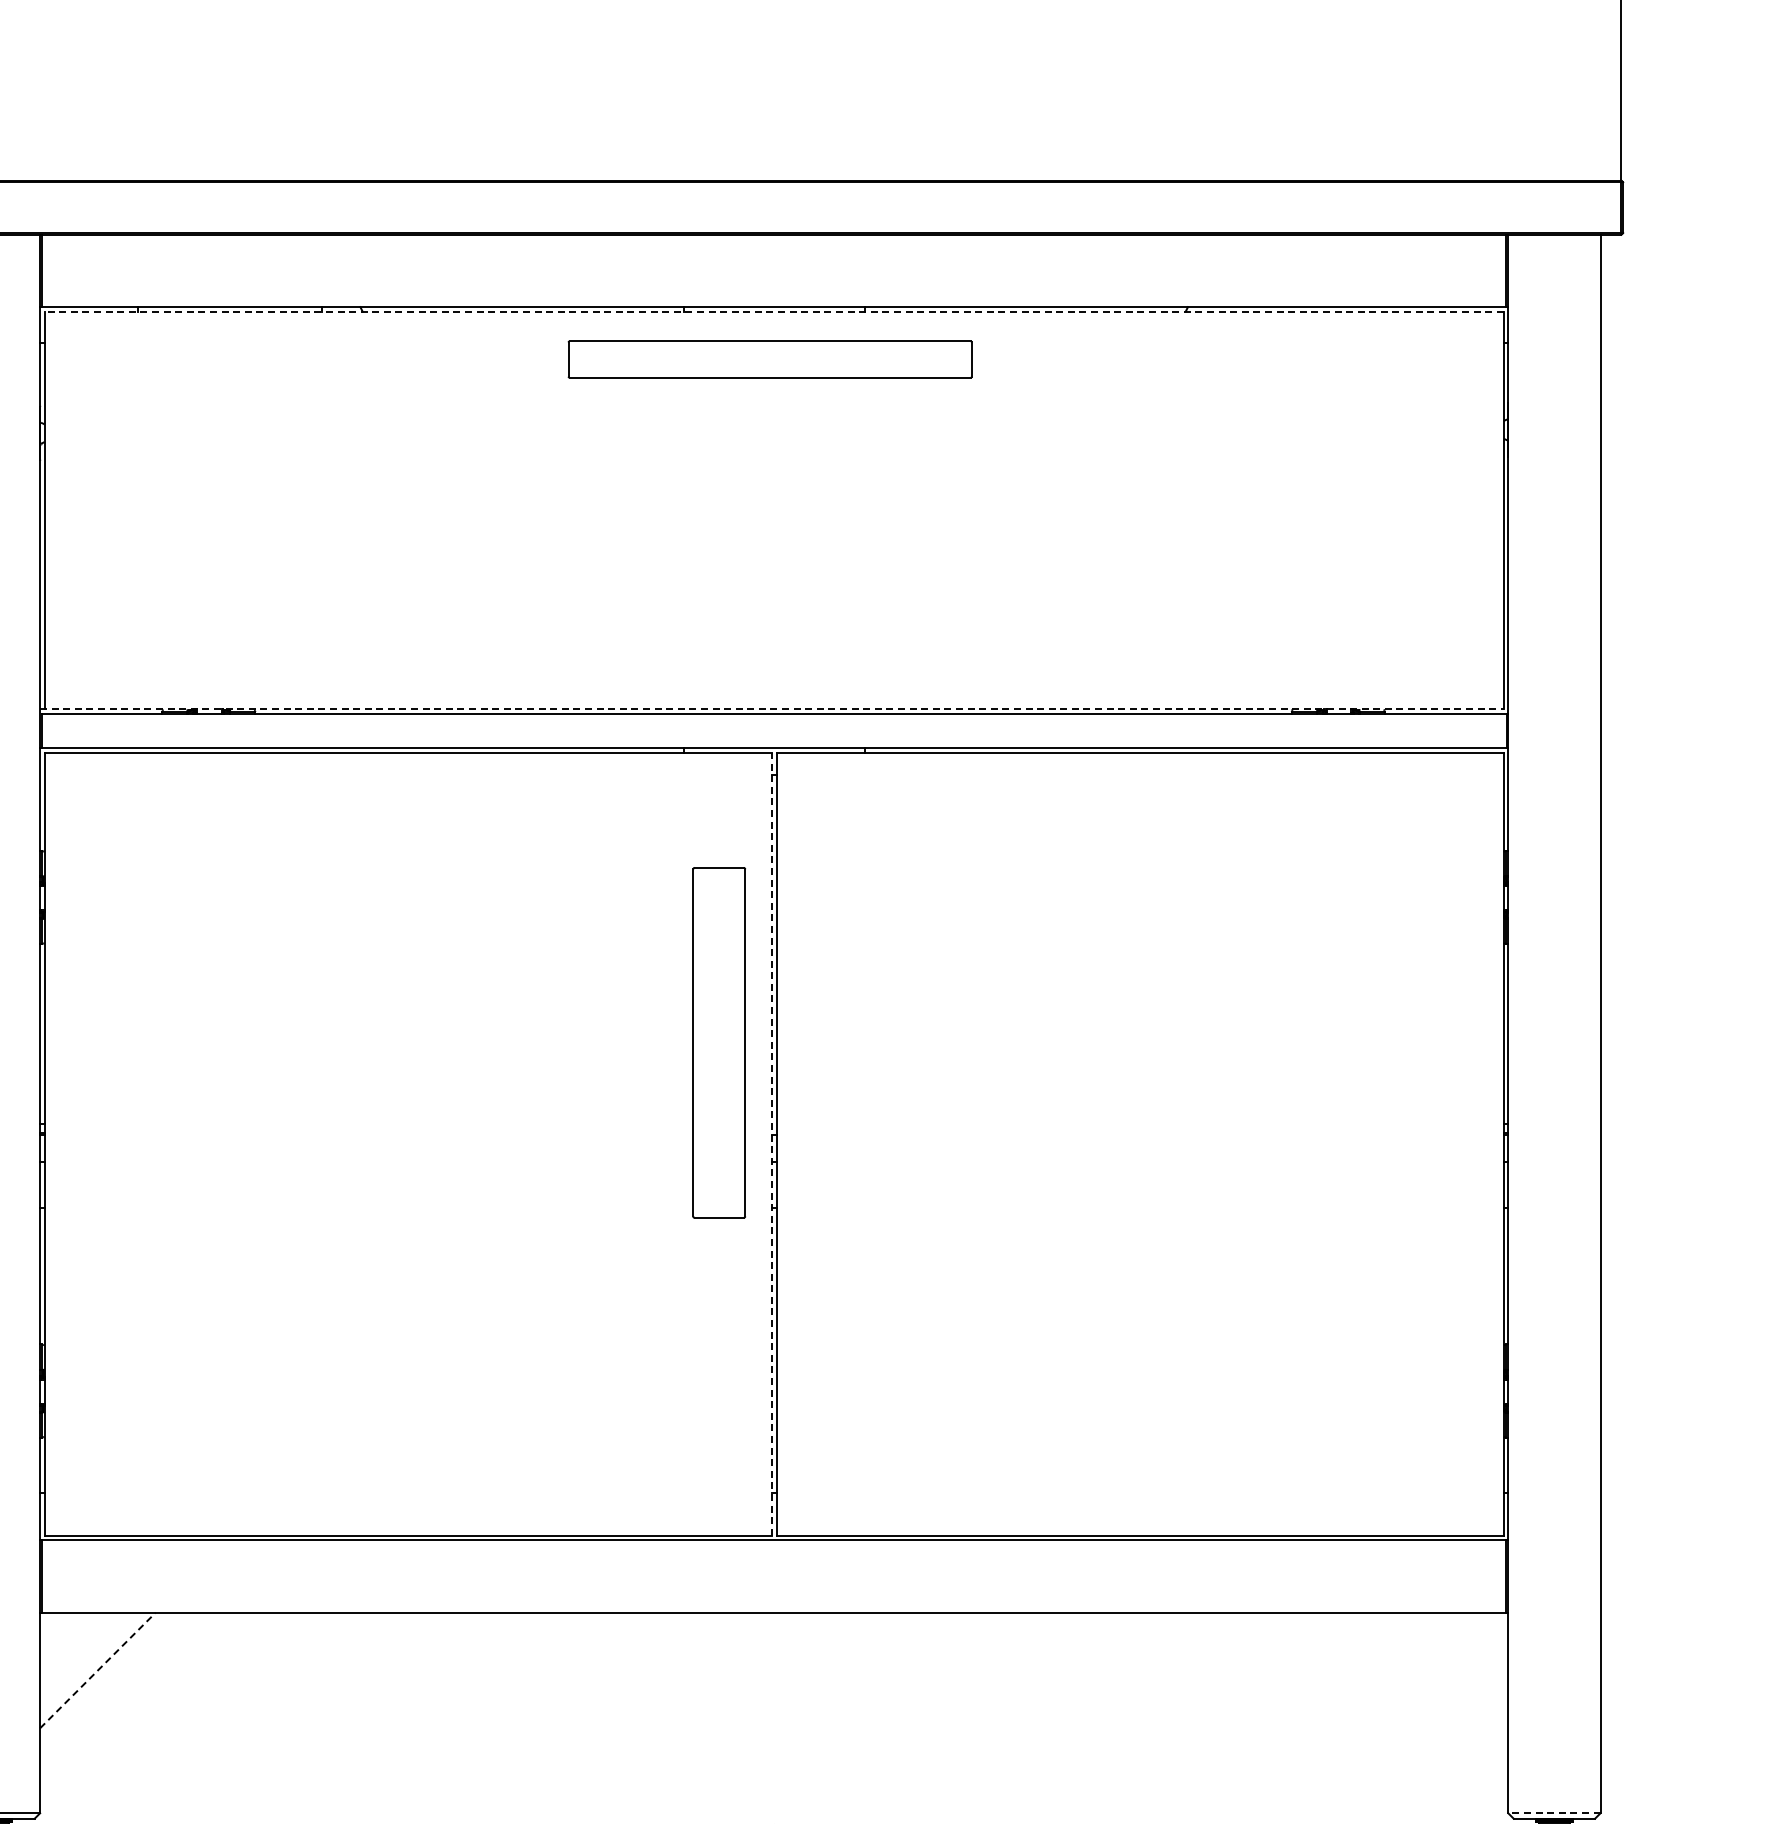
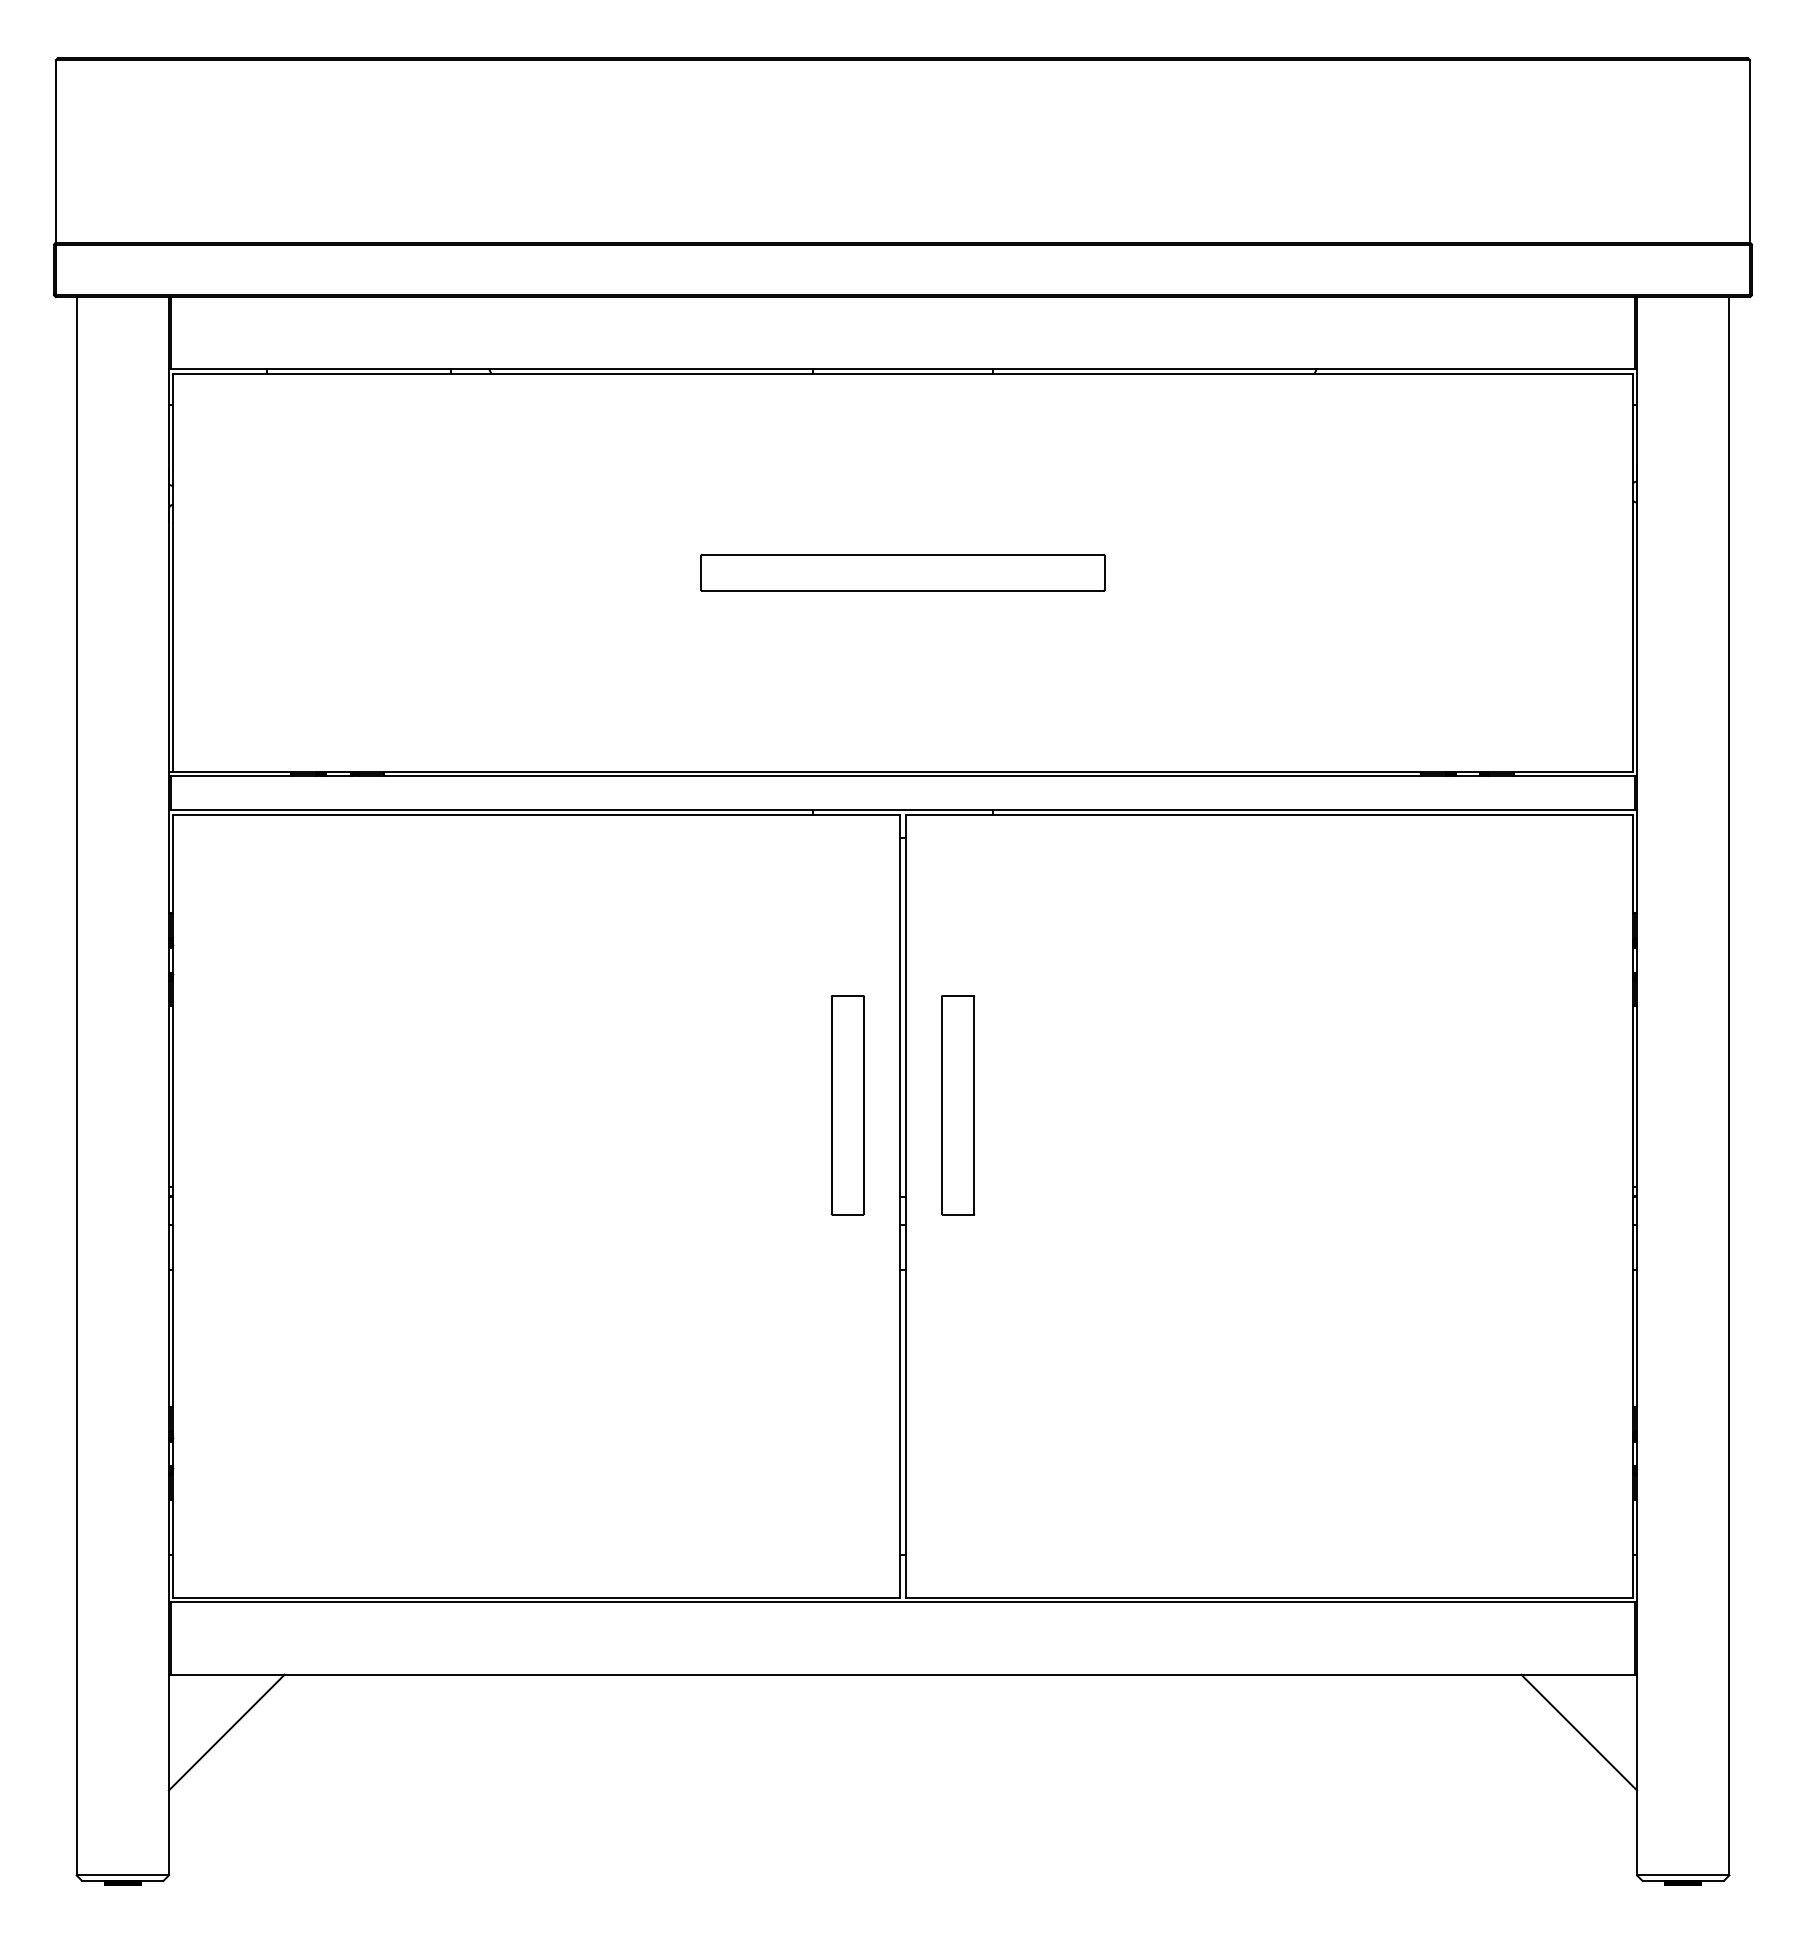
line: (774, 311) -> (903, 373), dashed -> solid
part: (769, 359) -> (902, 572), moved
line: (771, 709) -> (900, 771), dashed -> solid
part: (718, 1043) -> (847, 1105), size x0.62
part: (829, 1043) -> (958, 1105), added
line: (771, 1143) -> (900, 1205), dashed -> solid
line: (97, 1670) -> (226, 1732), dashed -> solid
line: (1450, 1670) -> (1579, 1732), added
line: (1553, 1813) -> (1682, 1875), dashed -> solid

